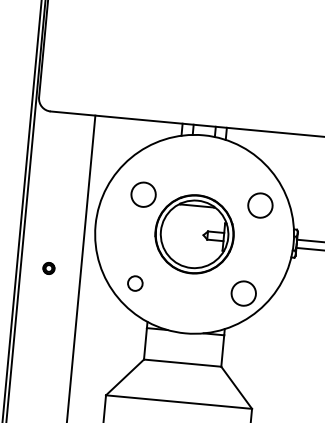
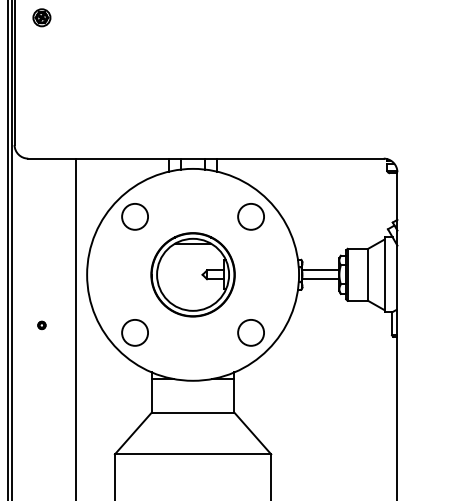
circle: (143, 194) -> (134, 216), moved
circle: (259, 205) -> (250, 216), moved
part: (48, 268) -> (41, 325), size x0.62
circle: (134, 283) -> (134, 332), size x1.67

